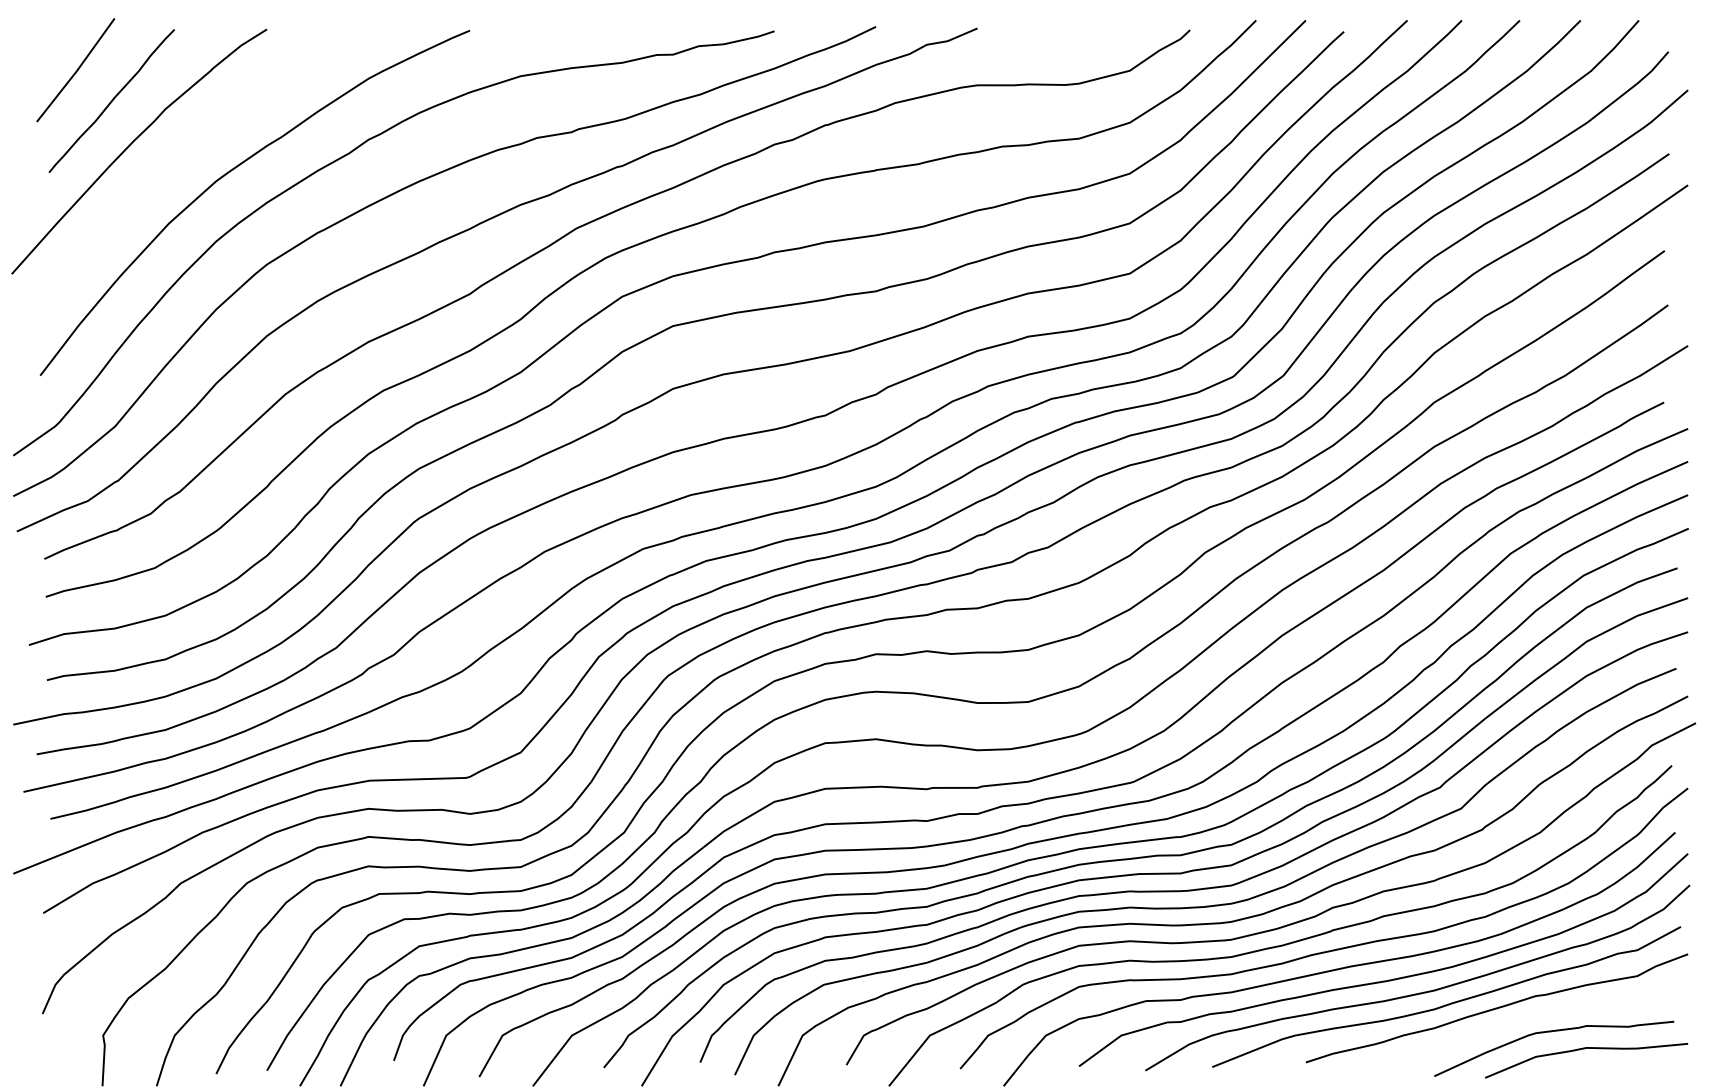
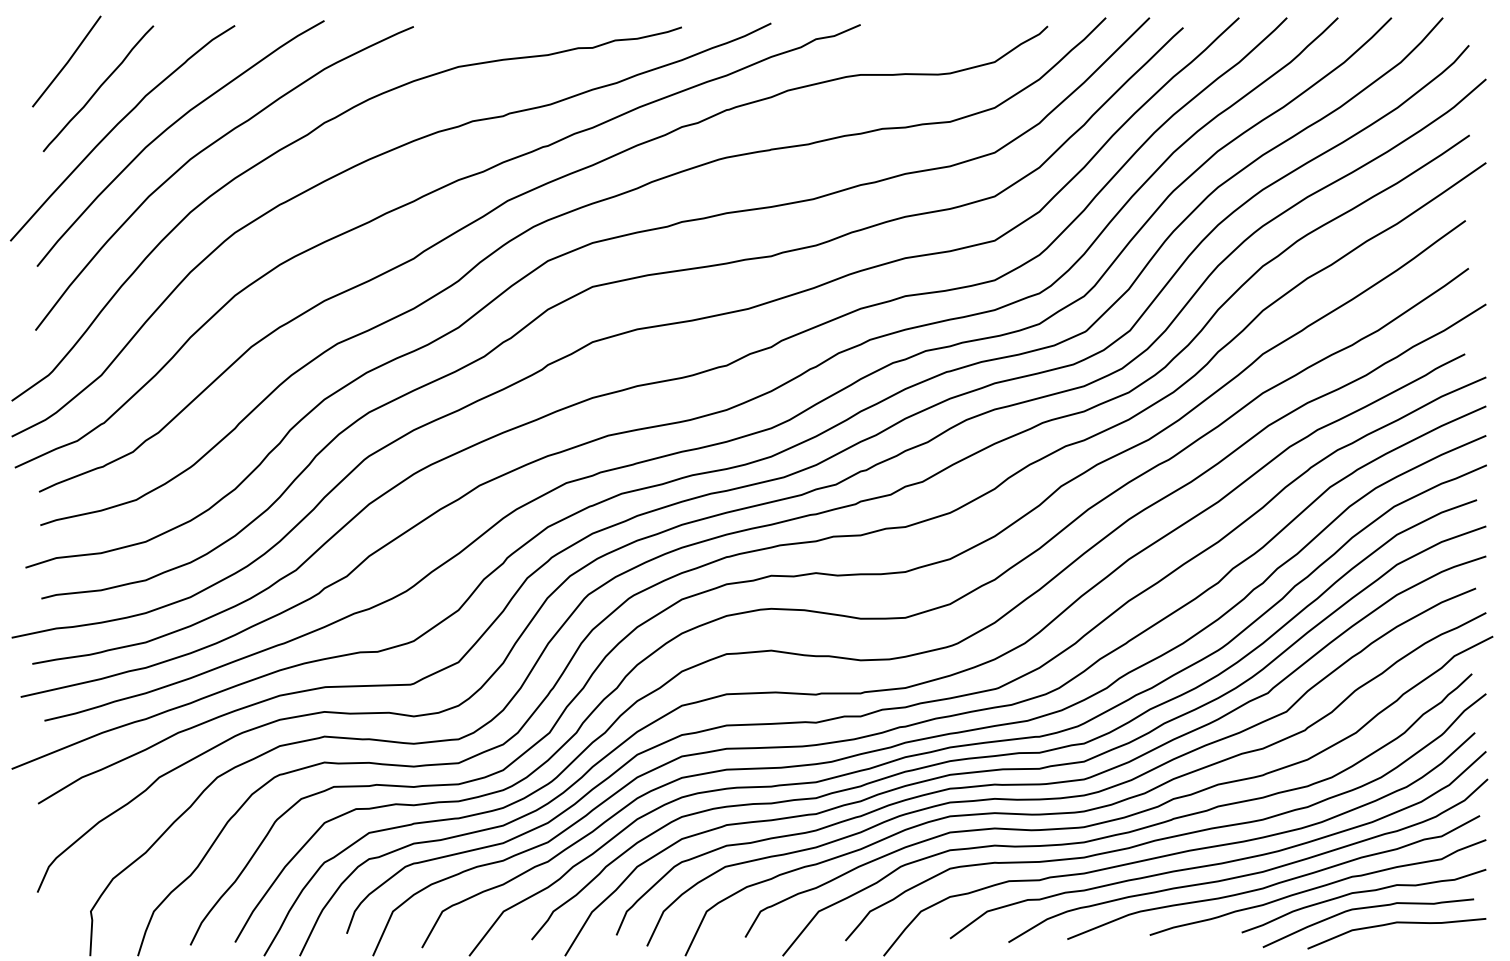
curve: (191, 147) -> (168, 129), added
curve: (1548, 1013) -> (1363, 892), added

